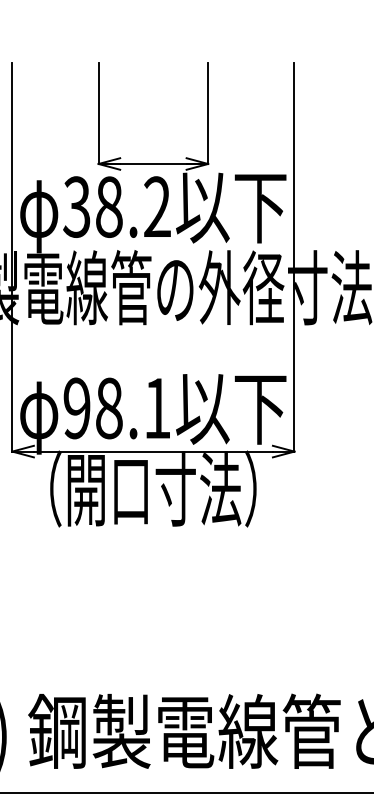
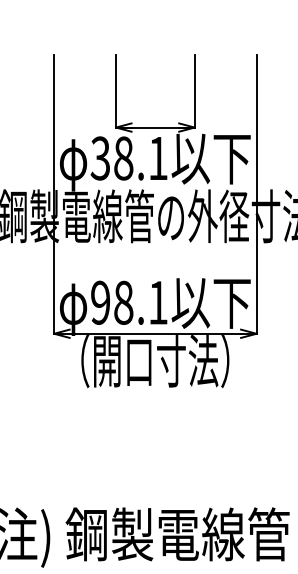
text: (156, 205) -> (157, 157), 38.2 -> 38.1

